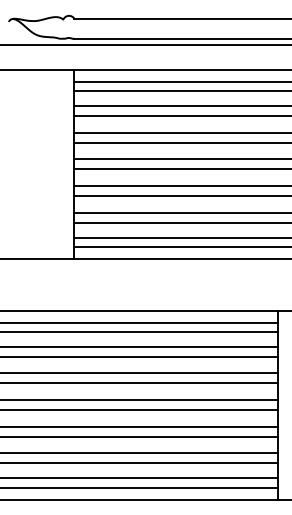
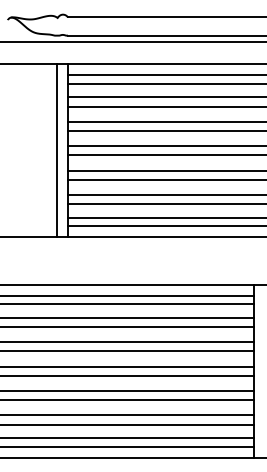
line: (63, 164) -> (57, 150), added

